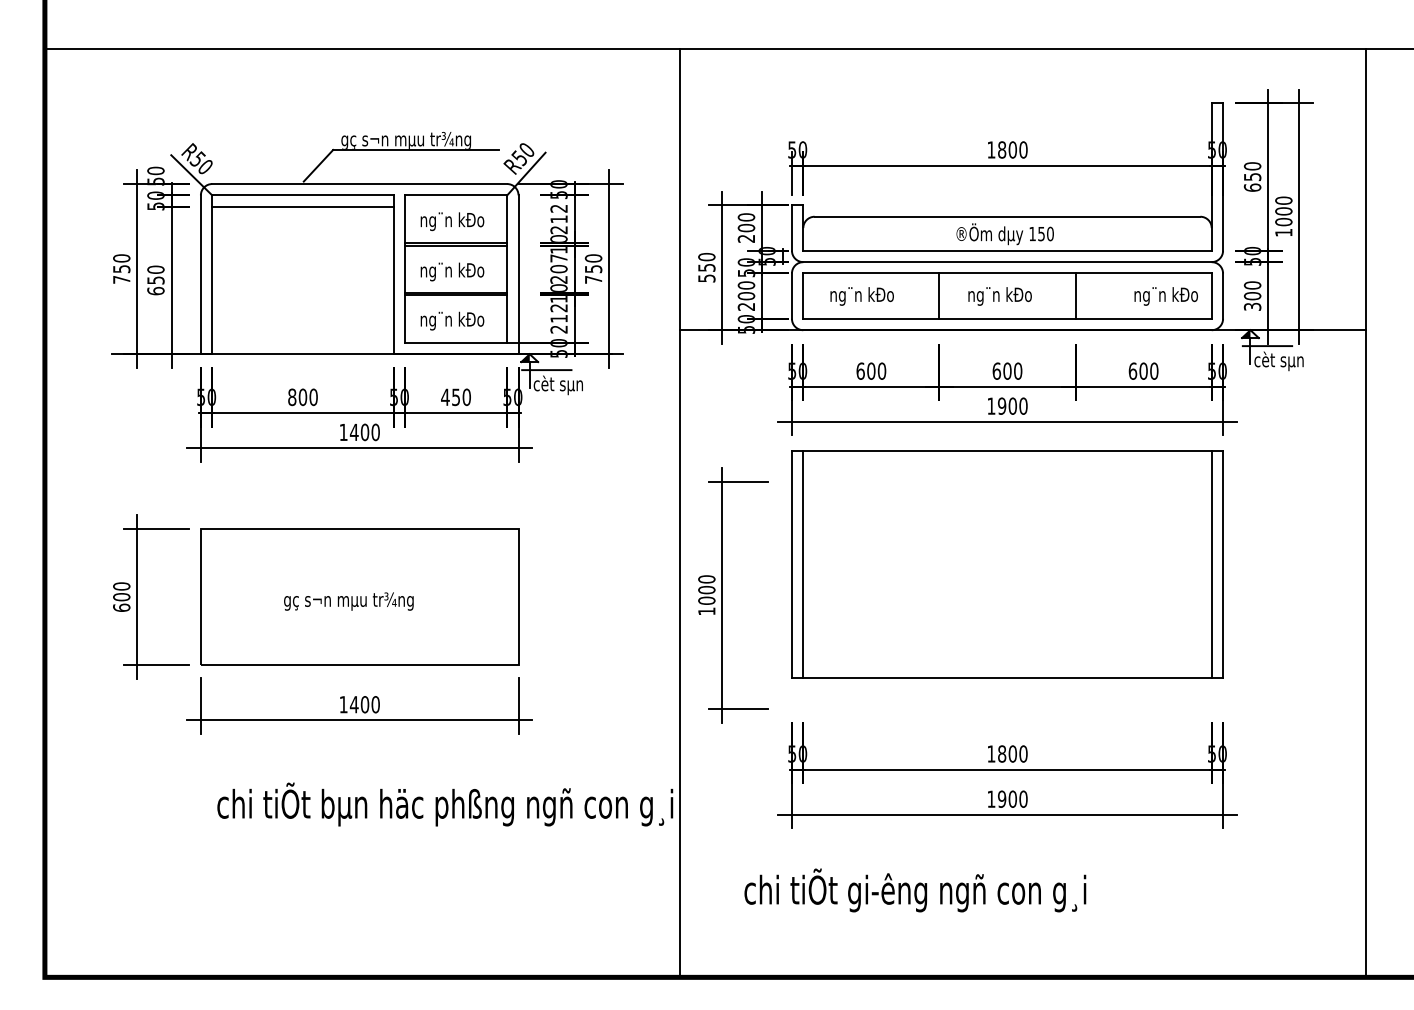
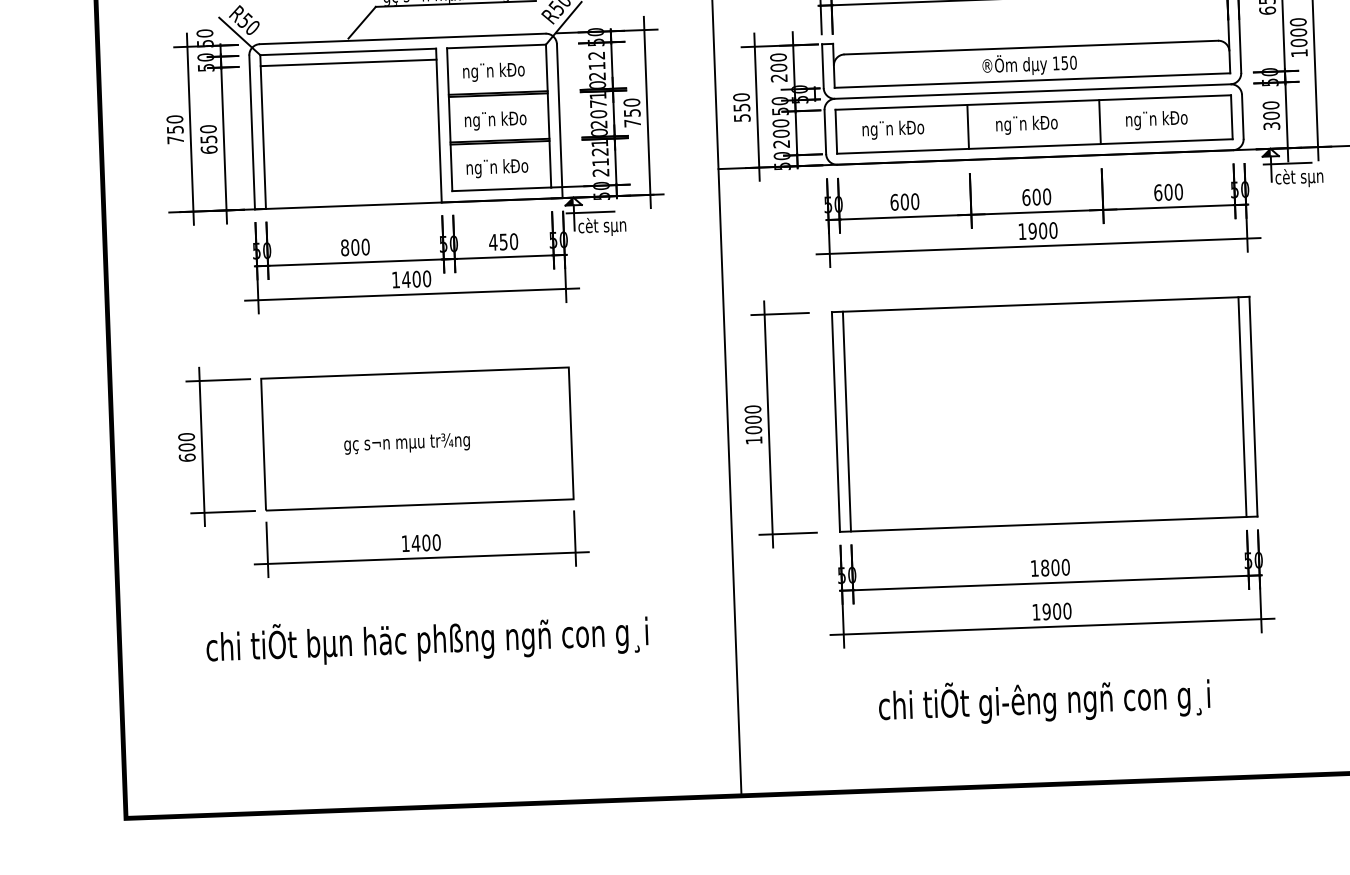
text: (1165, 296) -> (1156, 120), moved
part: (1007, 564) -> (1044, 414), moved
text: (445, 804) -> (427, 639), moved
text: (915, 890) -> (1044, 700), moved

